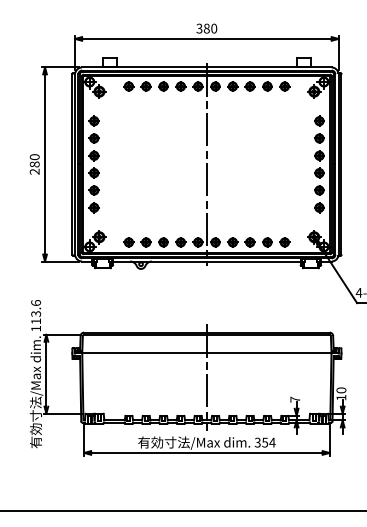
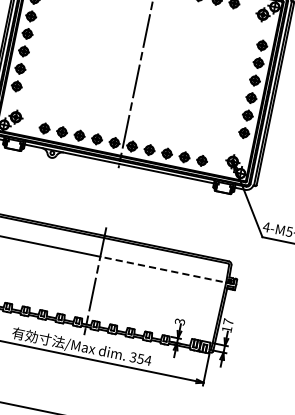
line: (272, 353) -> (166, 270), solid -> dashed
text: (341, 390) -> (228, 322), 10 -> 17
text: (295, 399) -> (180, 321), 7 -> 3

